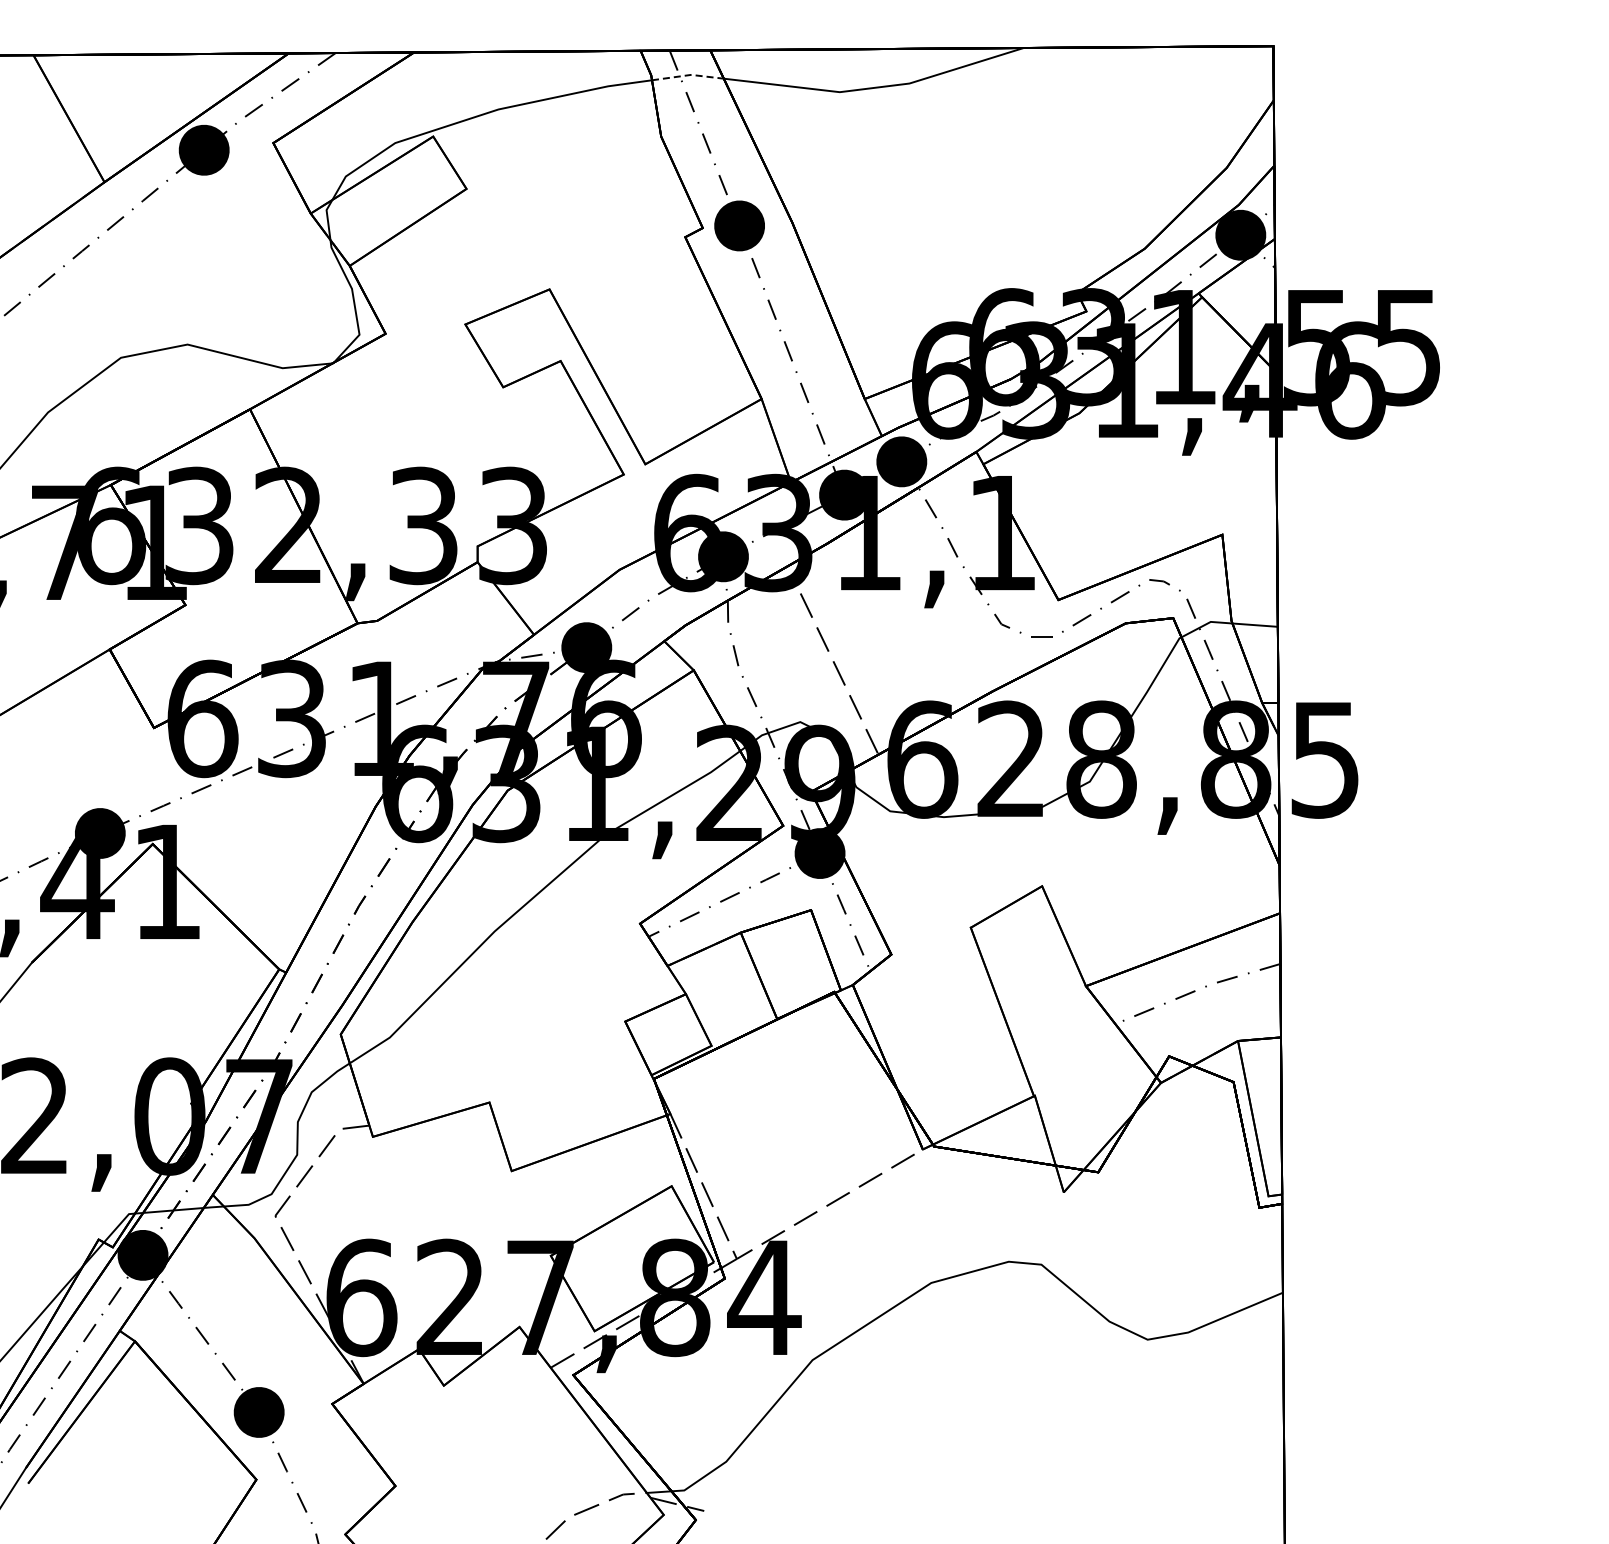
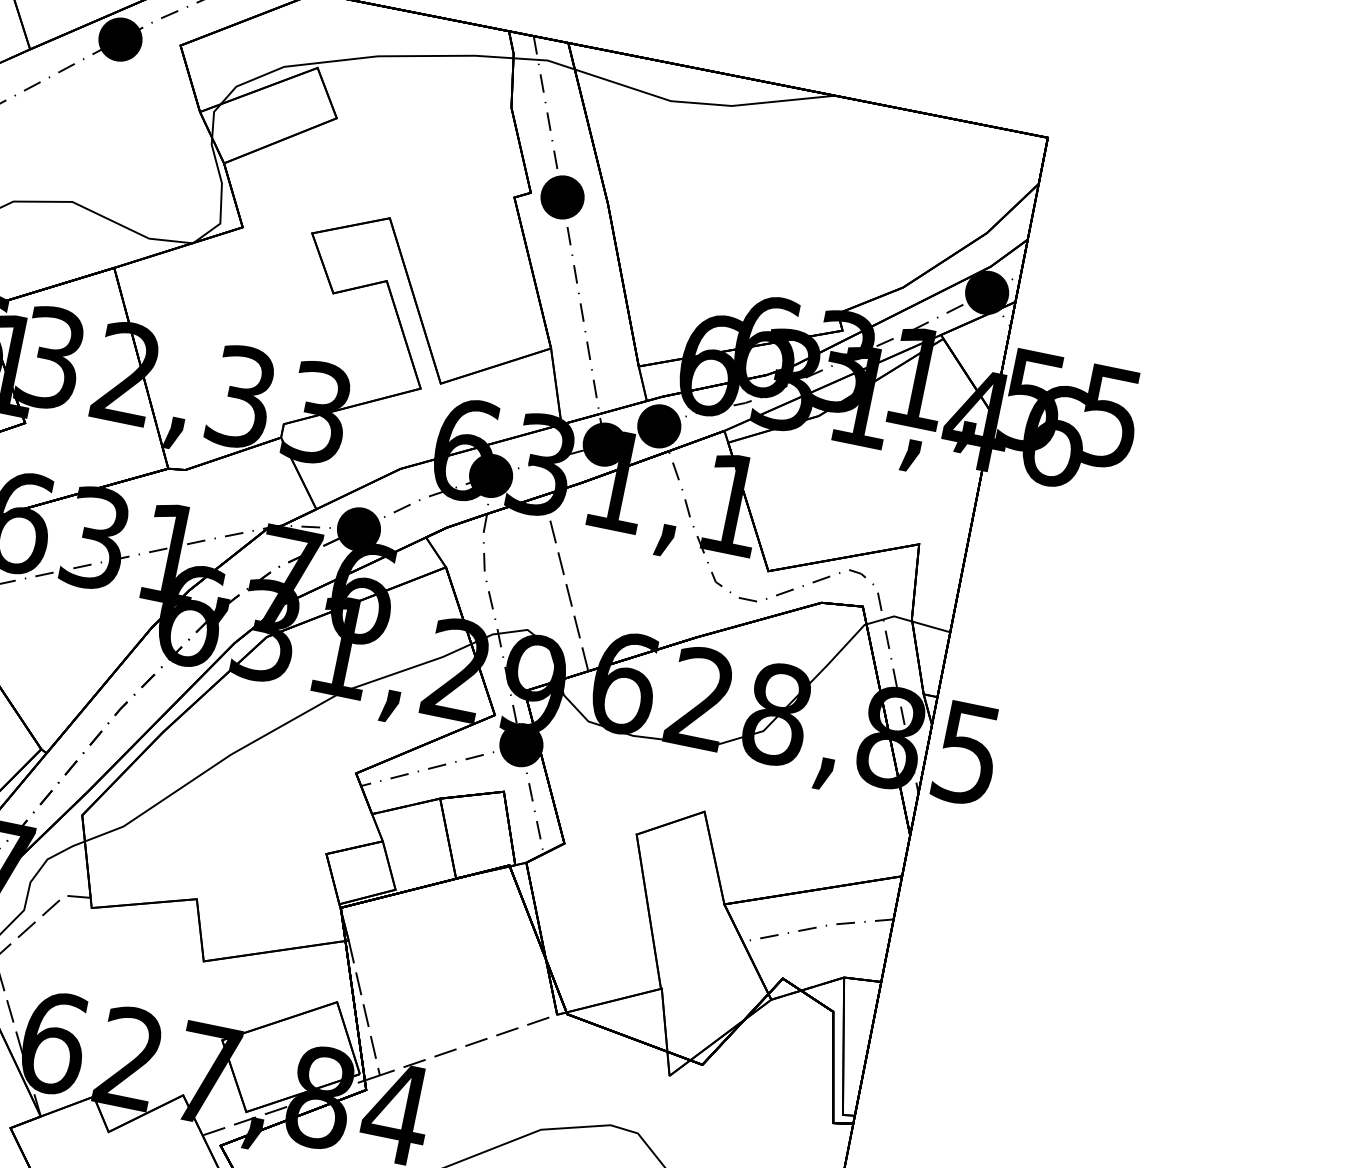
line: (688, 75) -> (545, 60), dashed -> solid

